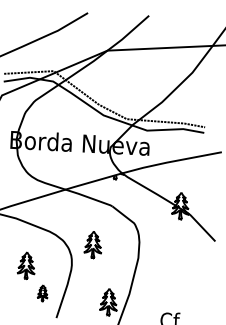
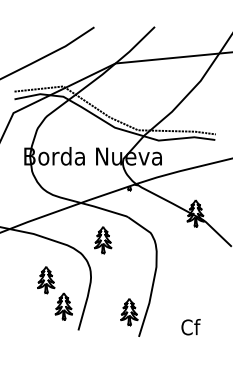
part: (93, 245) -> (103, 240), moved
part: (42, 293) -> (63, 306), size x1.67

